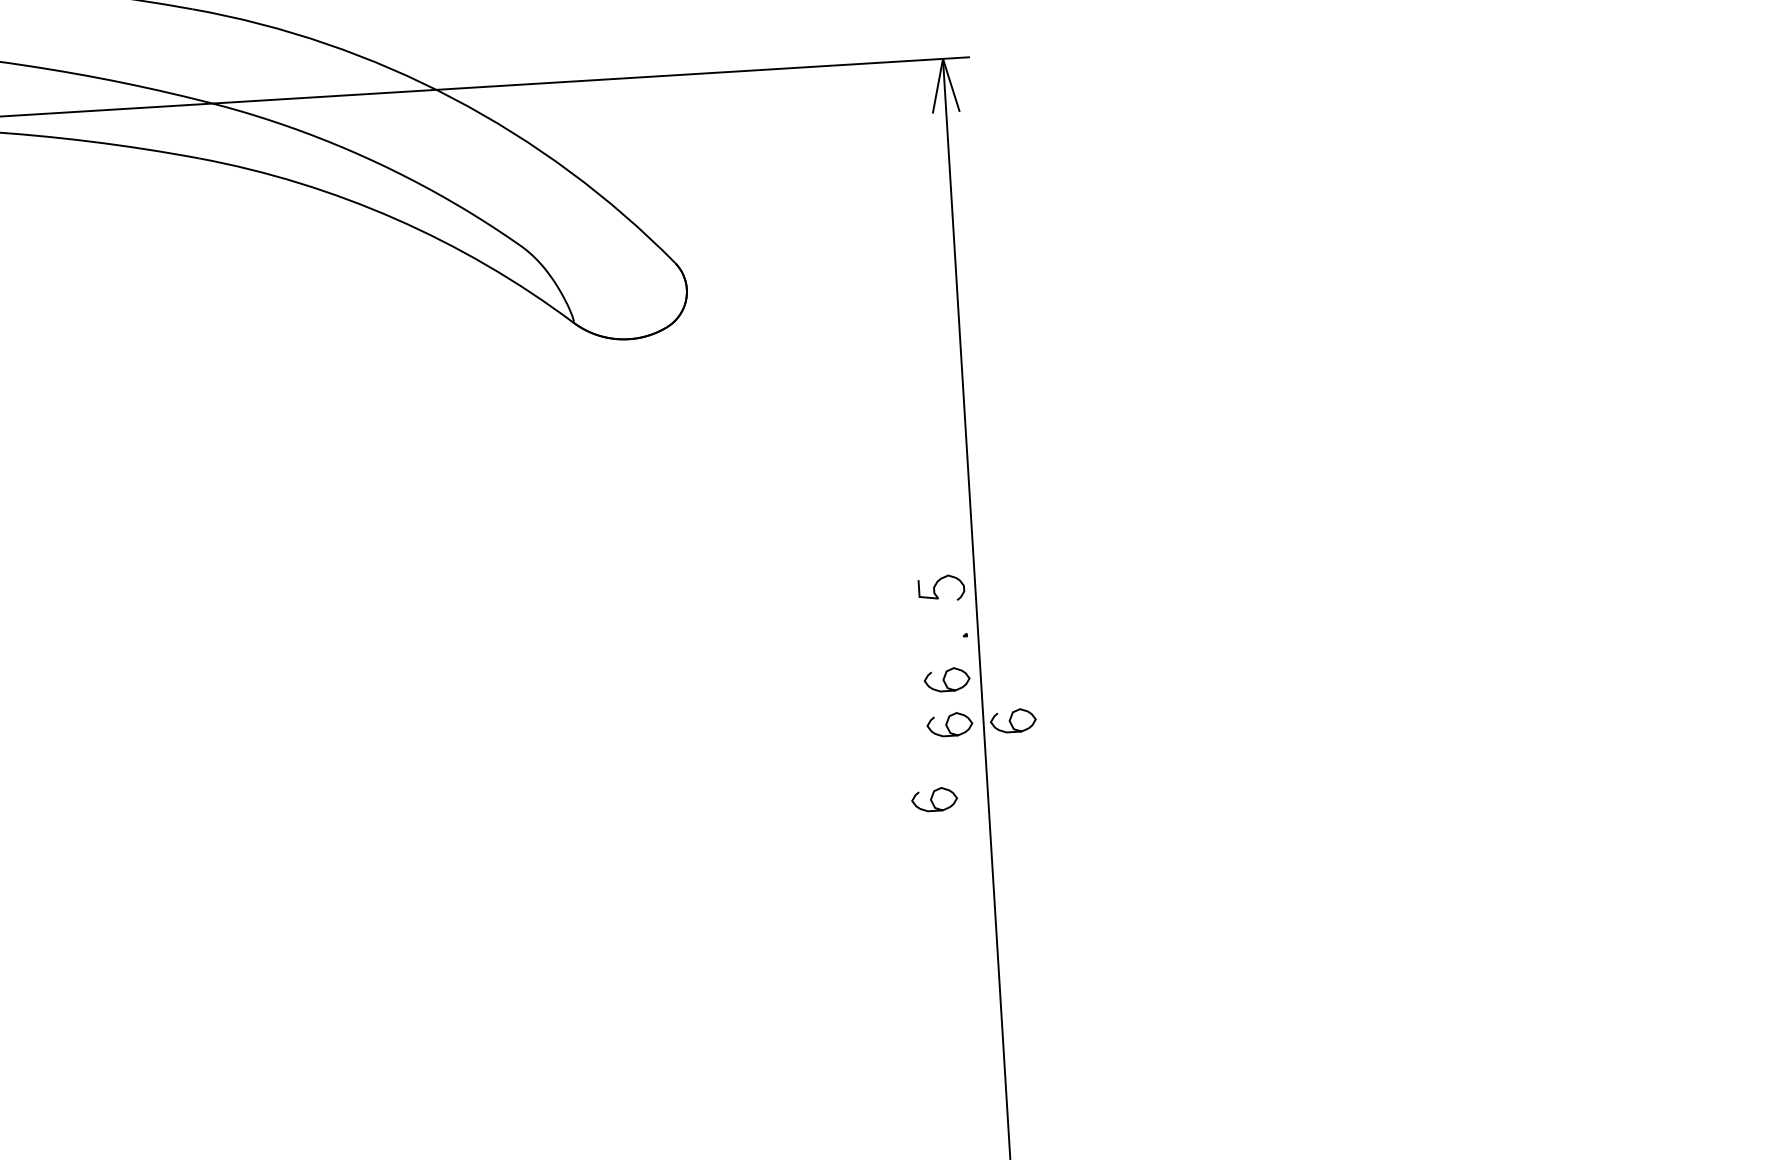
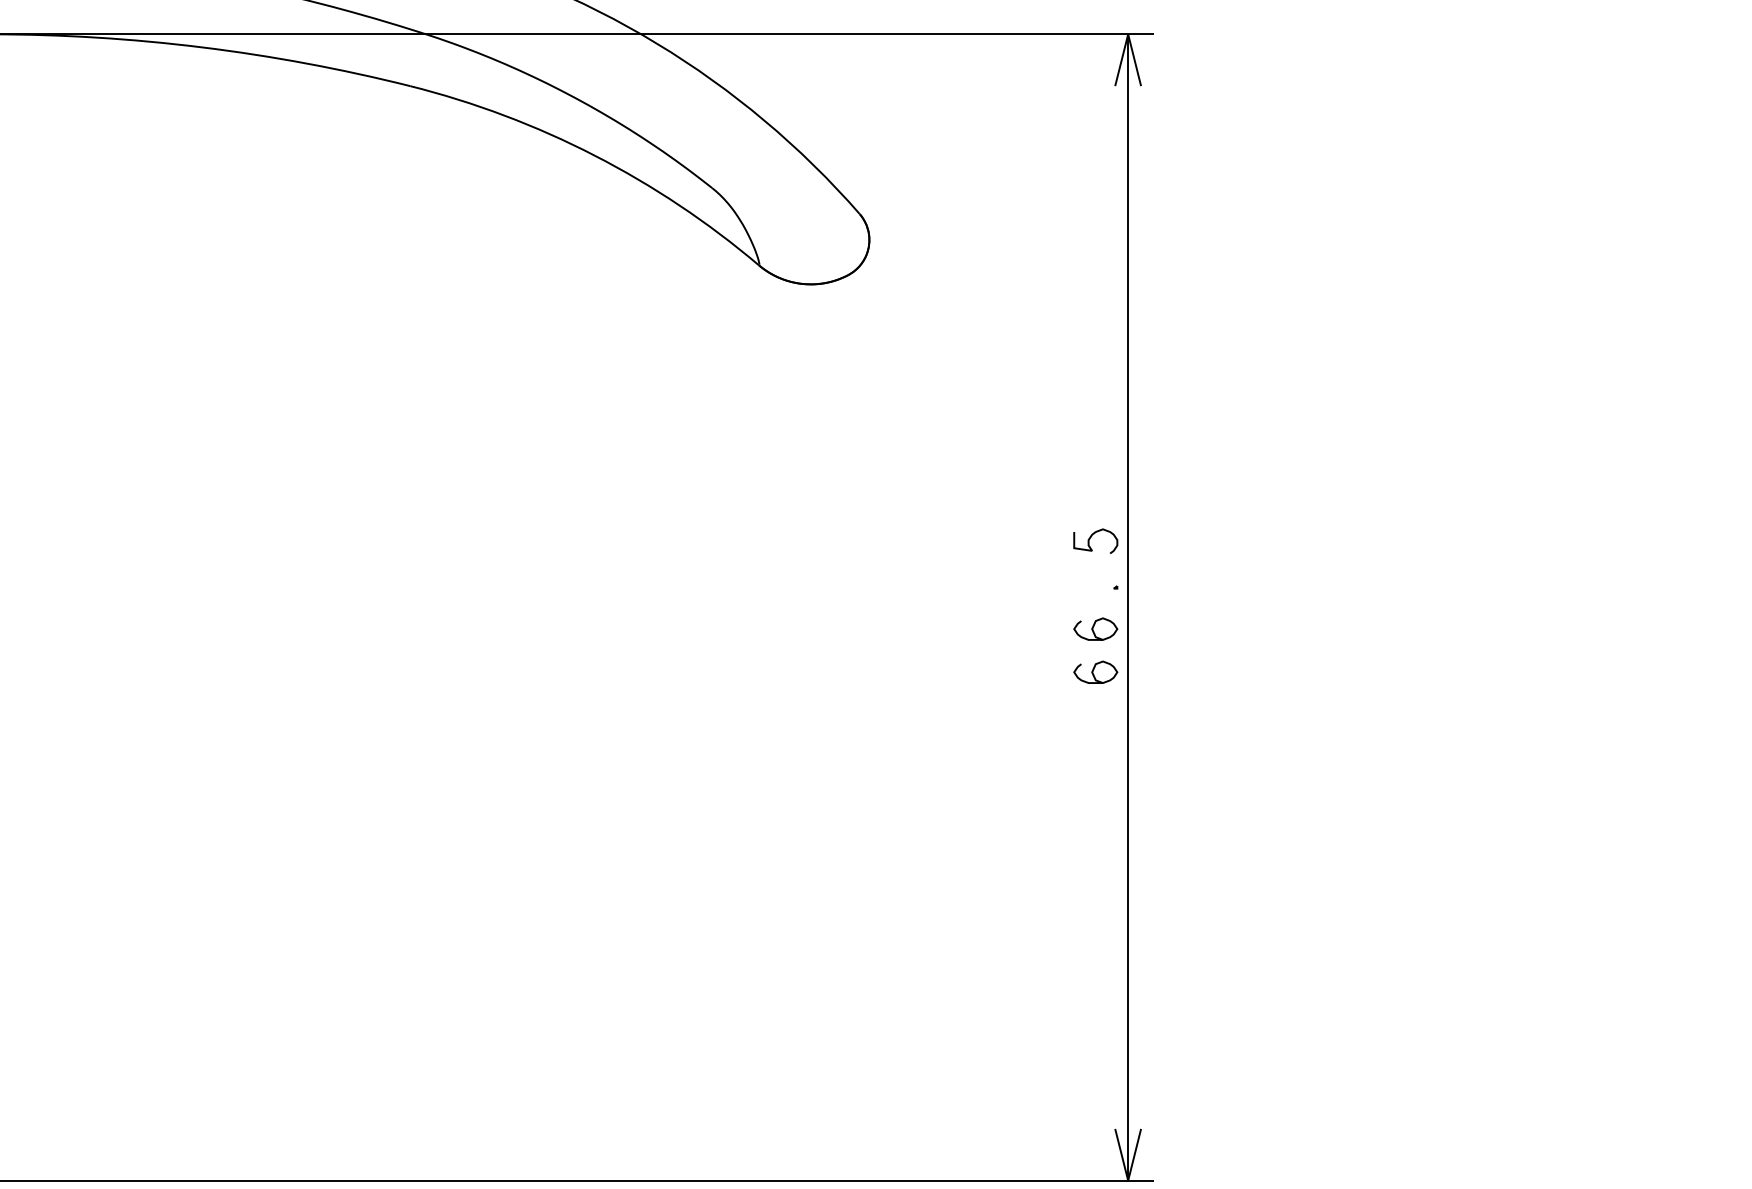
curve: (1010, 720) -> (1154, 671), removed
curve: (932, 799) -> (1074, 742), removed

